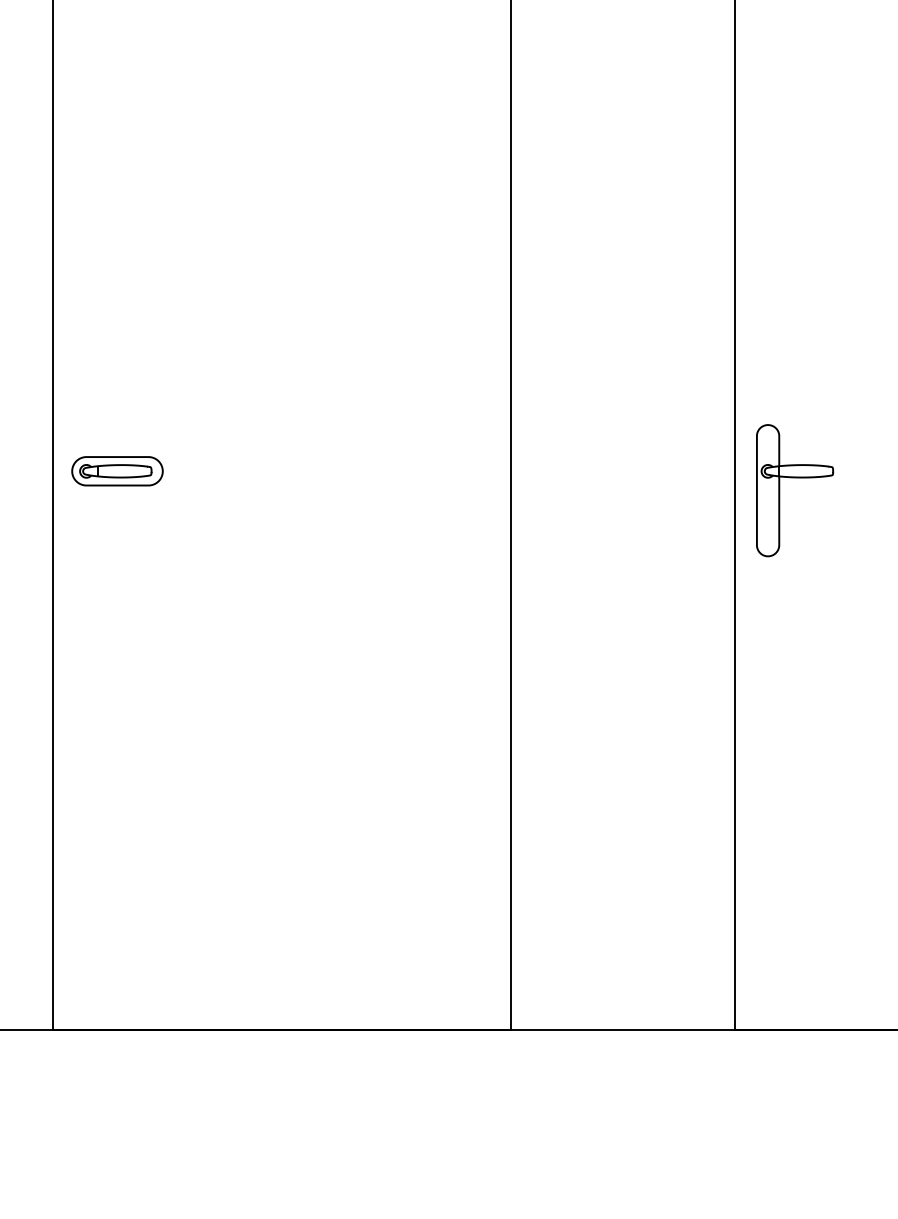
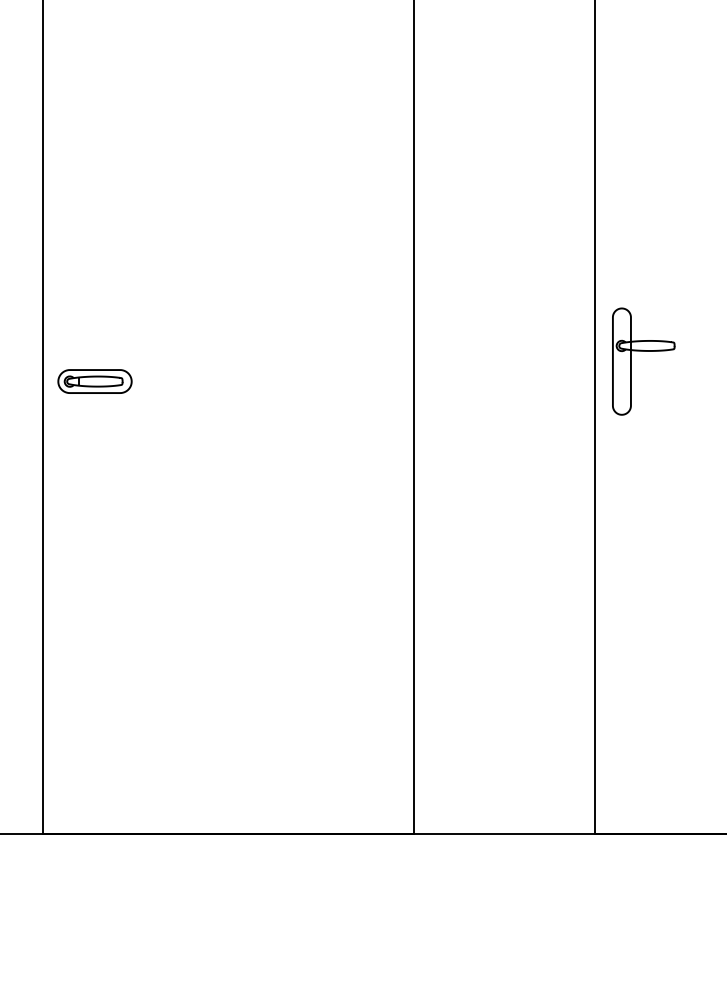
part: (795, 478) -> (644, 351), moved

